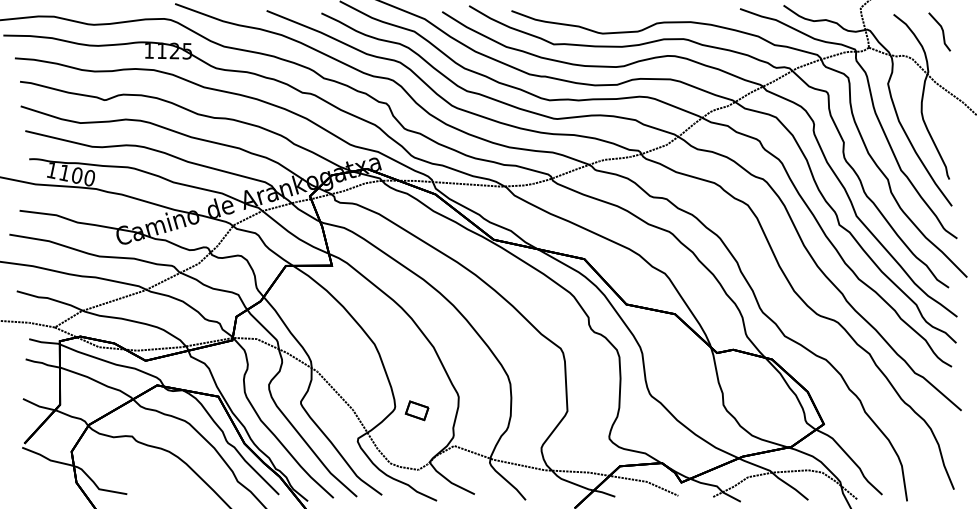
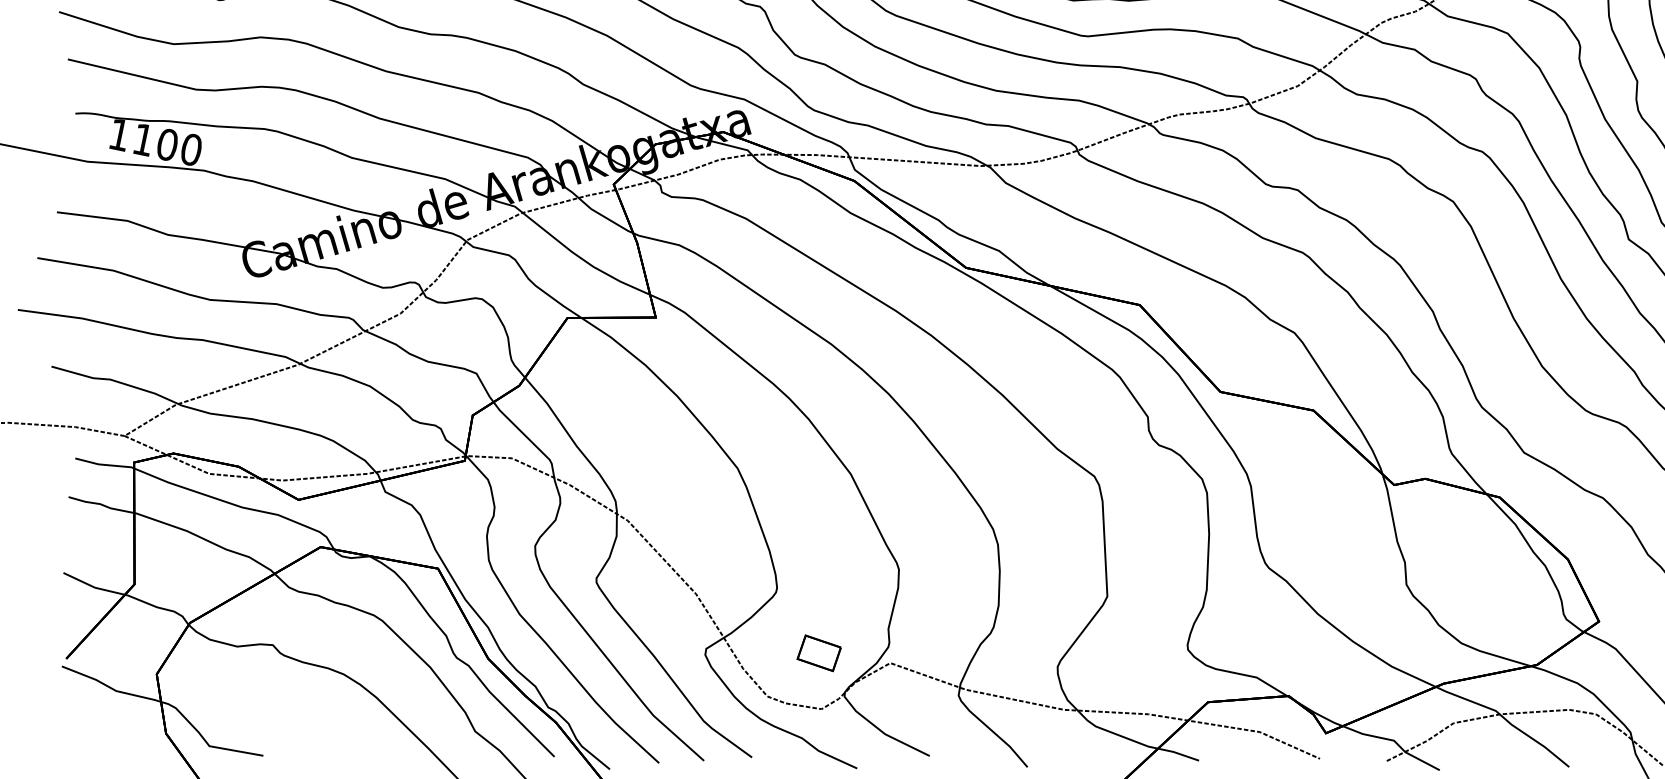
part: (416, 410) -> (817, 652), moved

